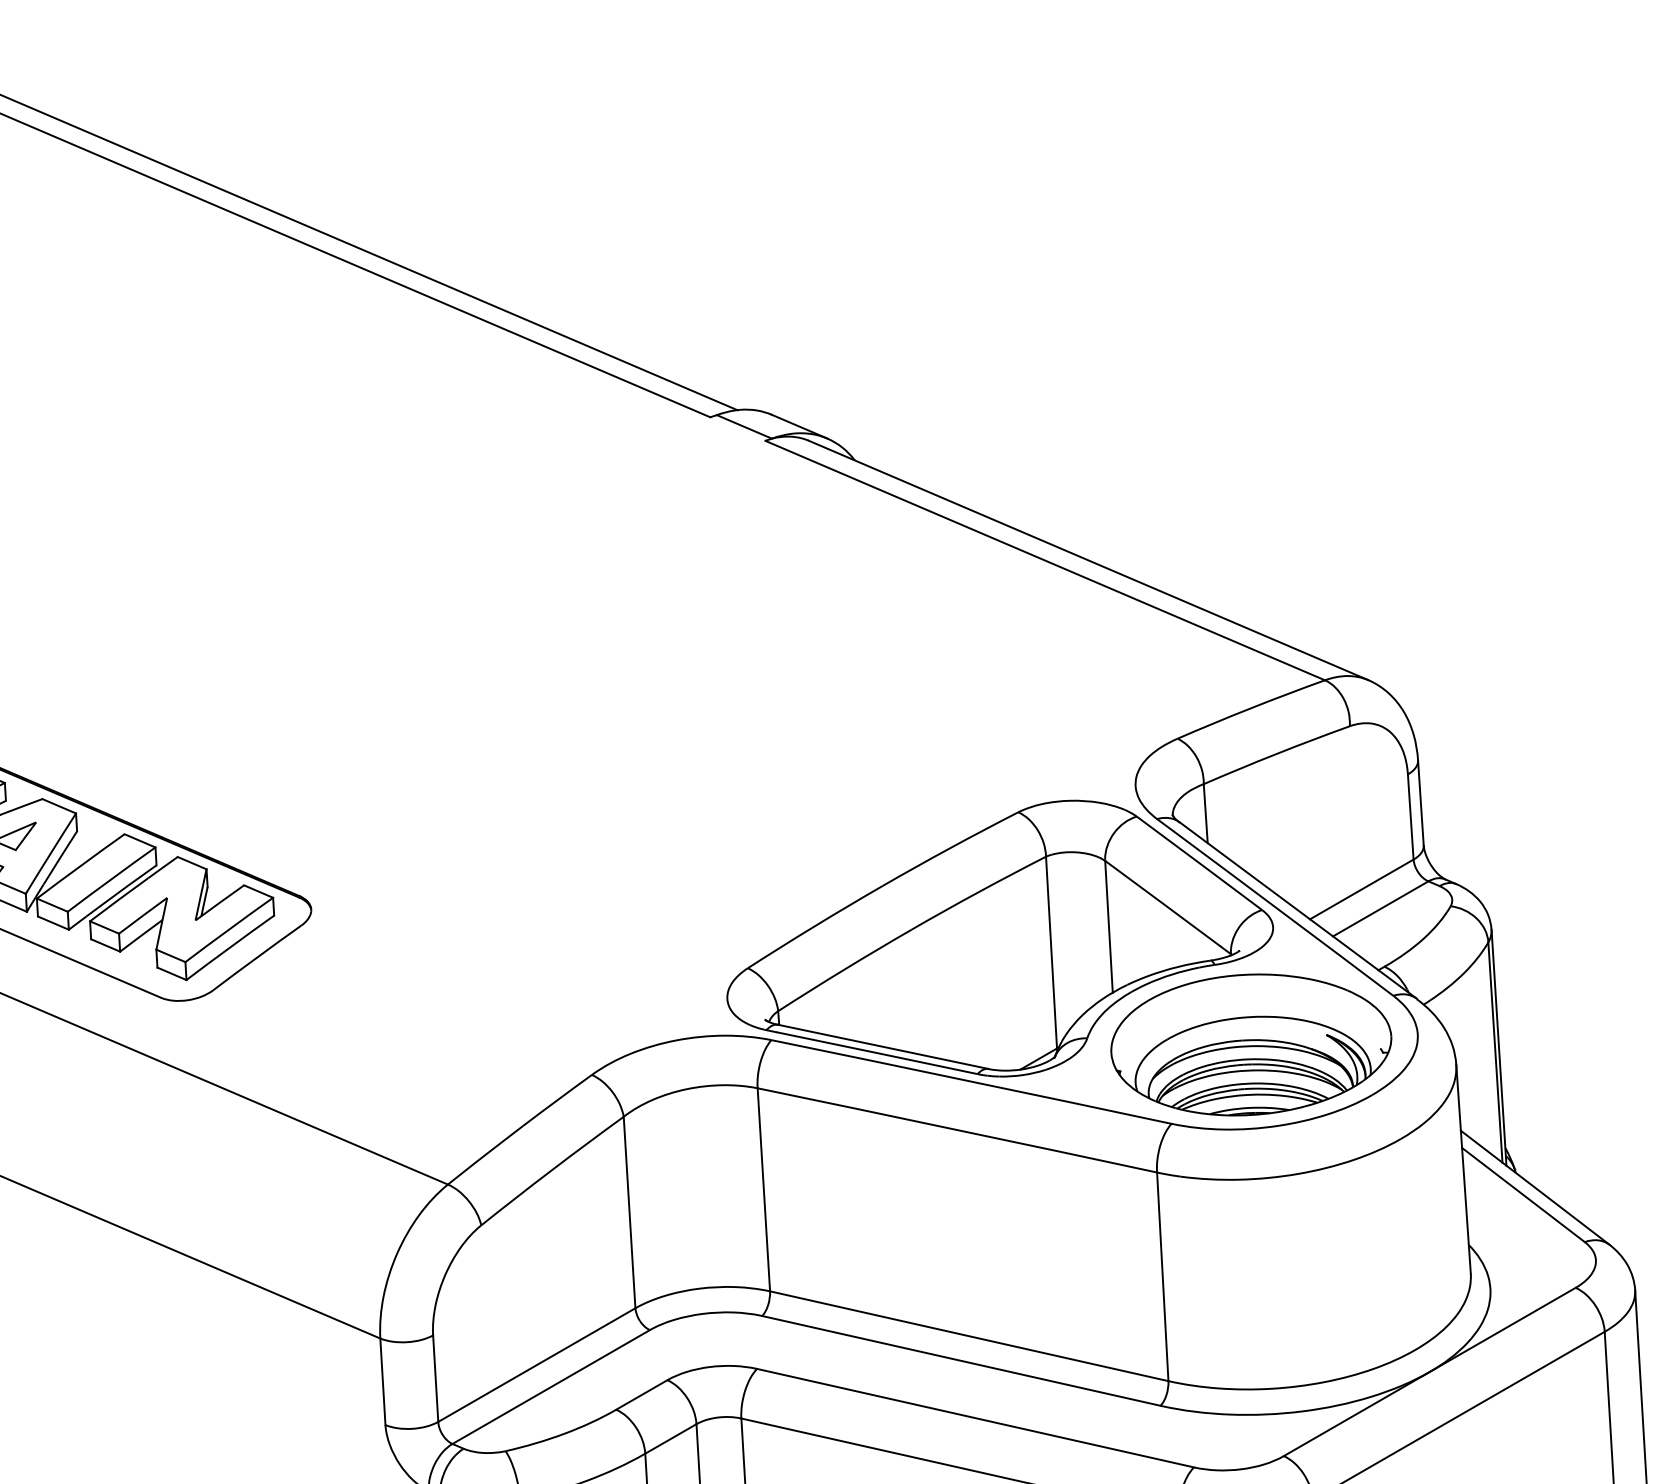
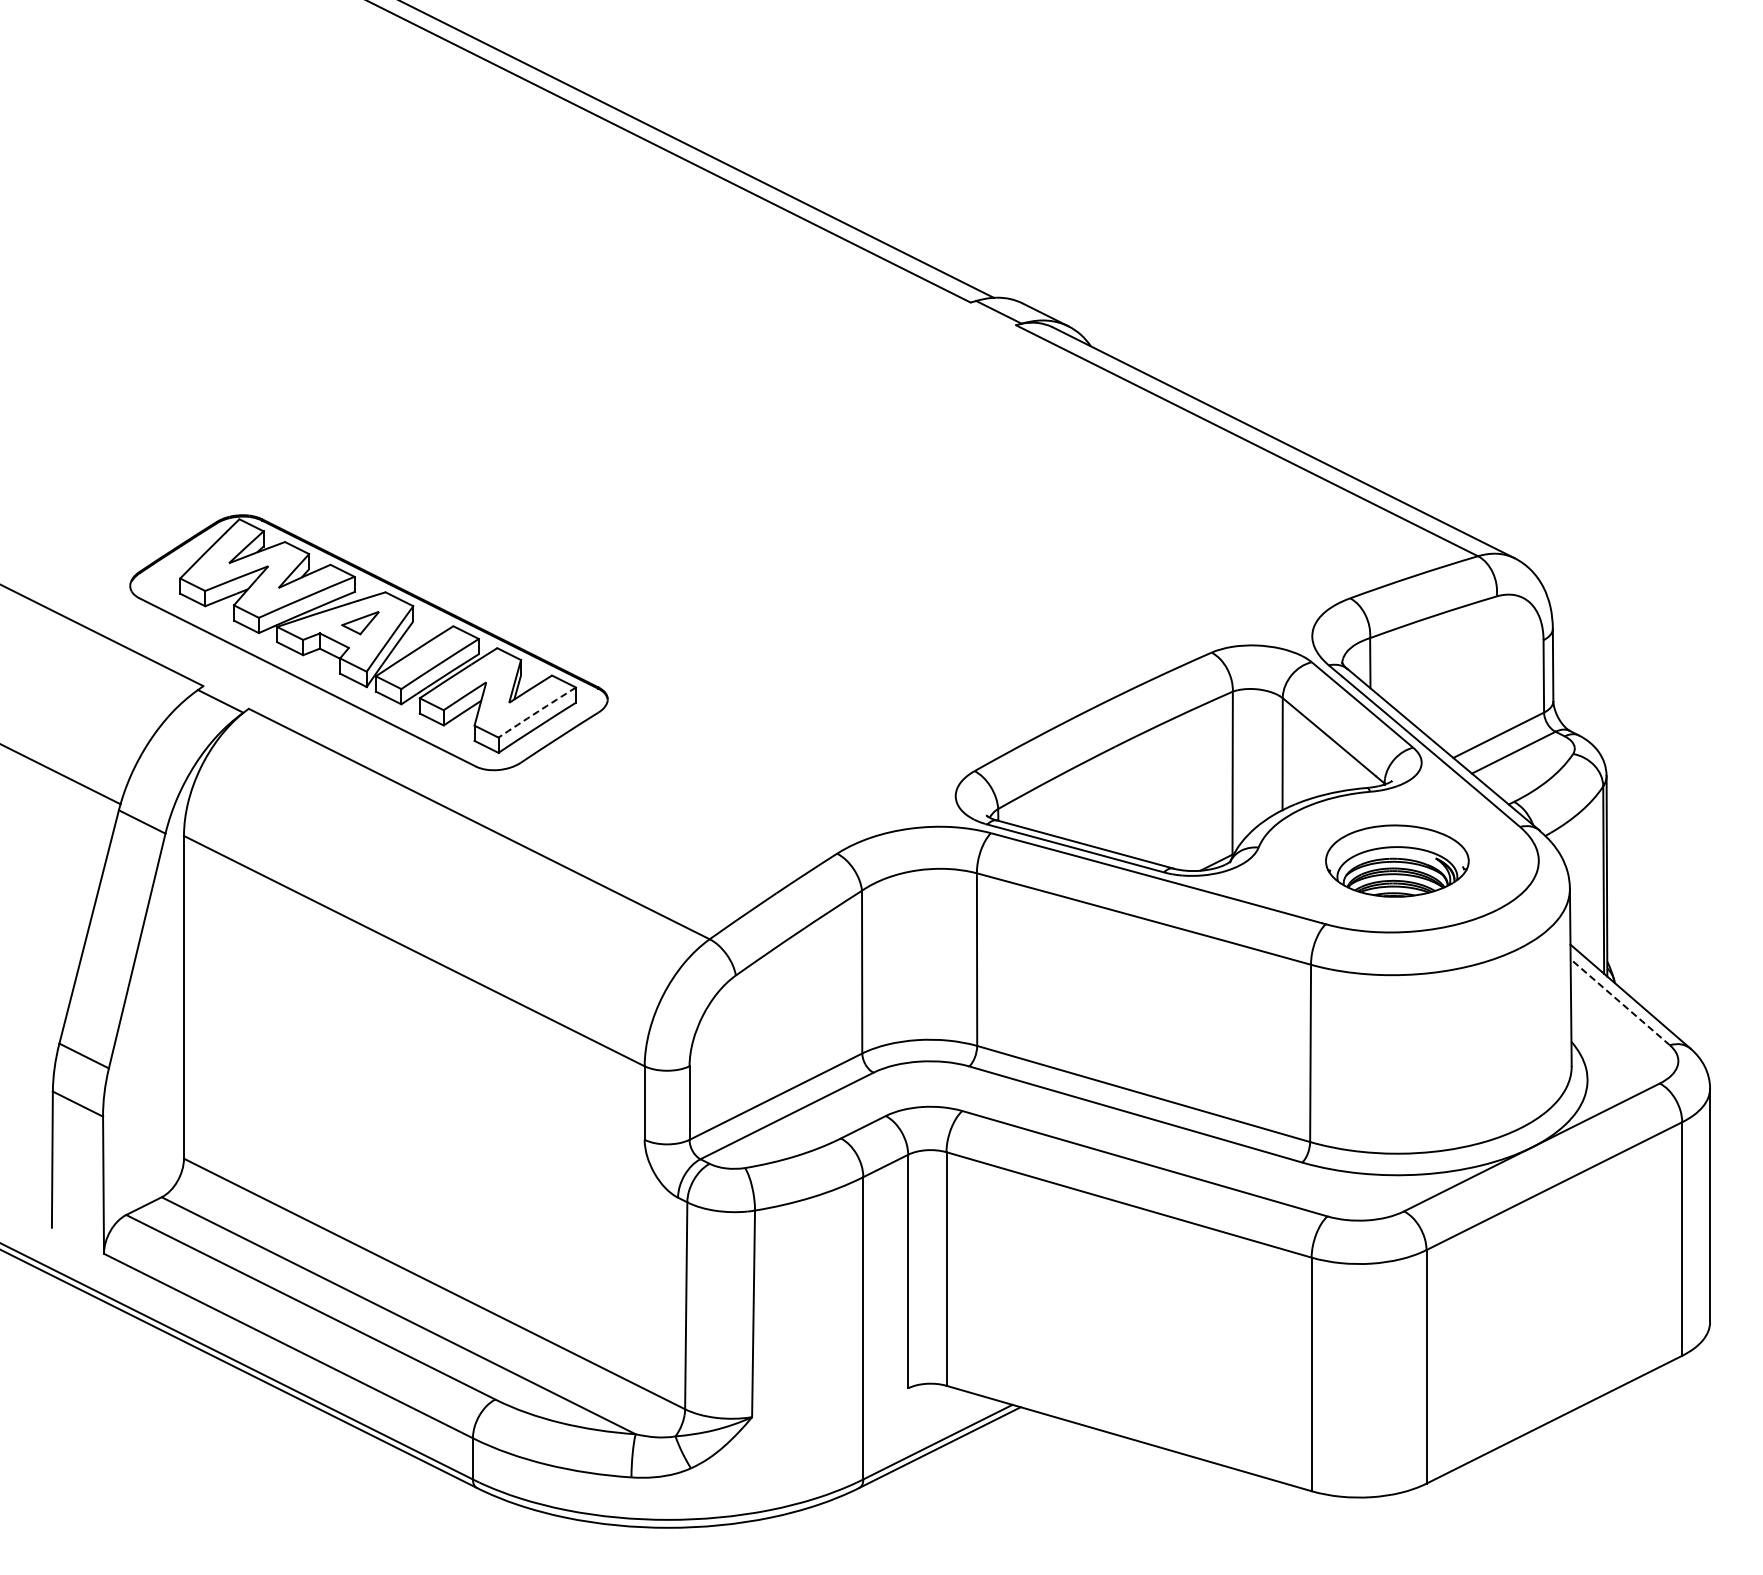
arc: (229, 929) -> (537, 712), solid -> dashed
part: (1251, 1043) -> (1397, 860), size x0.6
line: (1523, 1195) -> (1620, 1002), solid -> dashed

